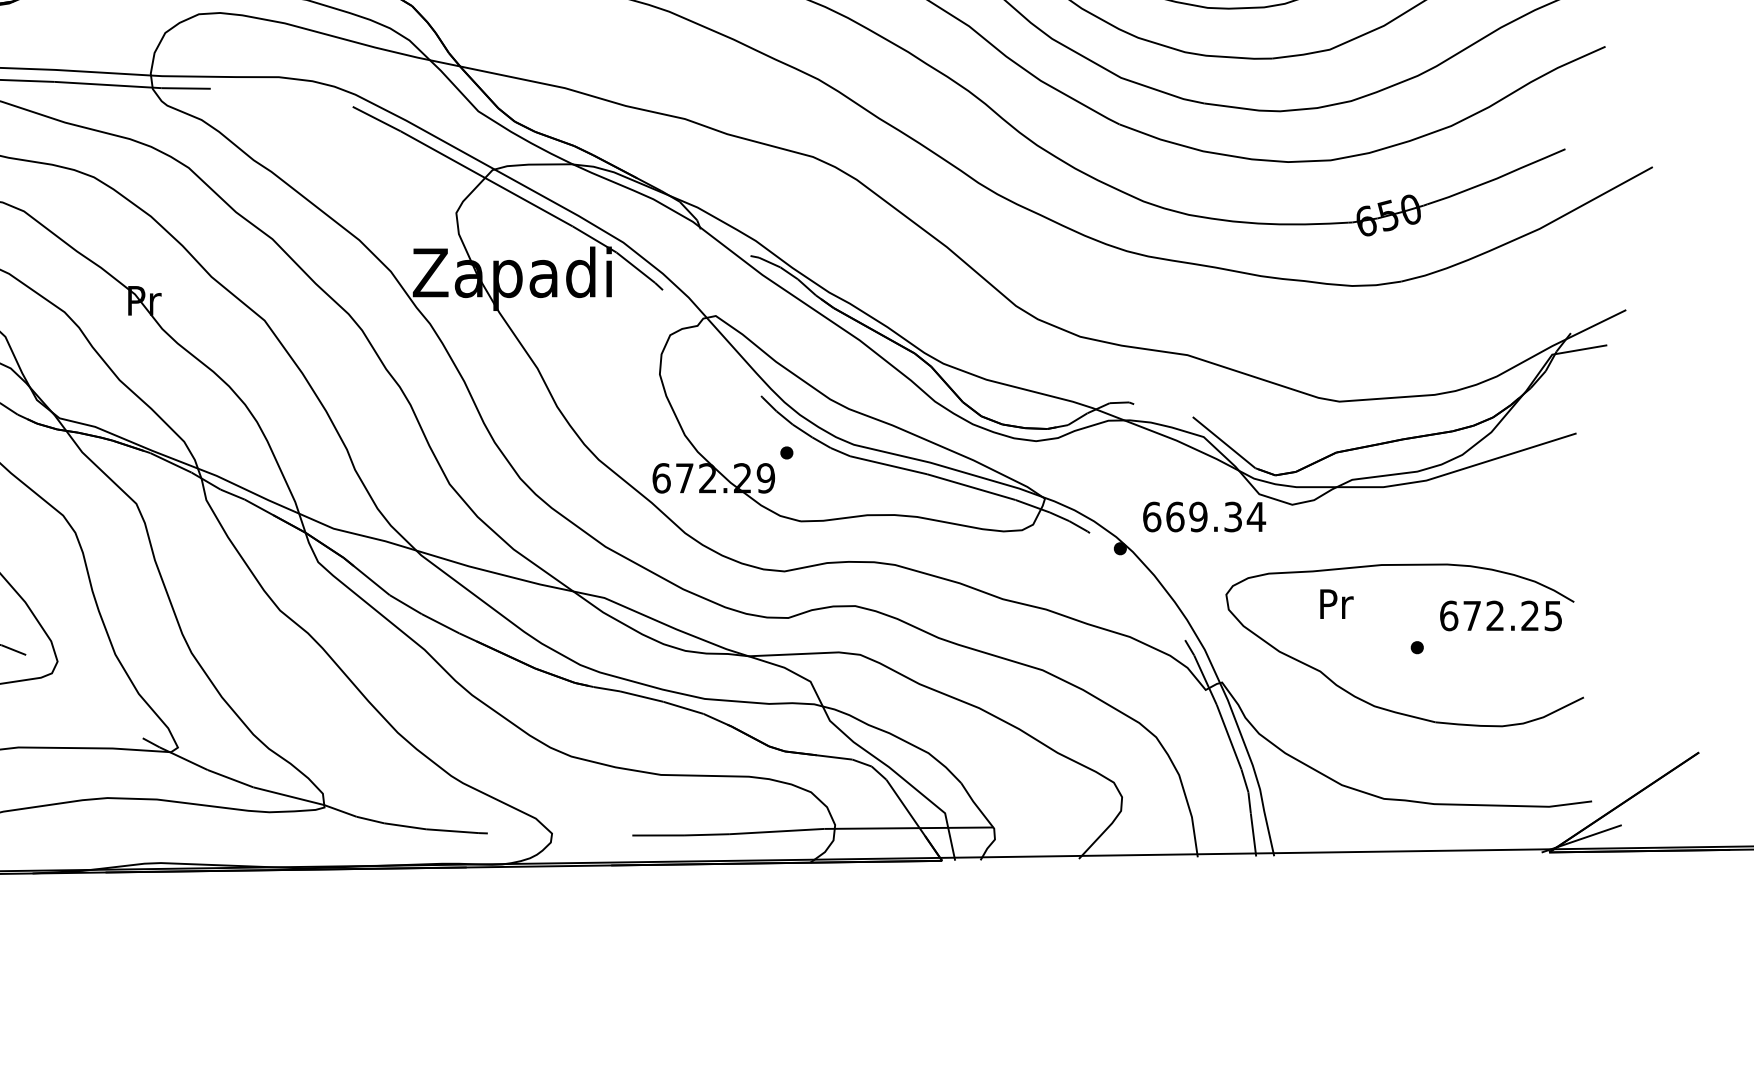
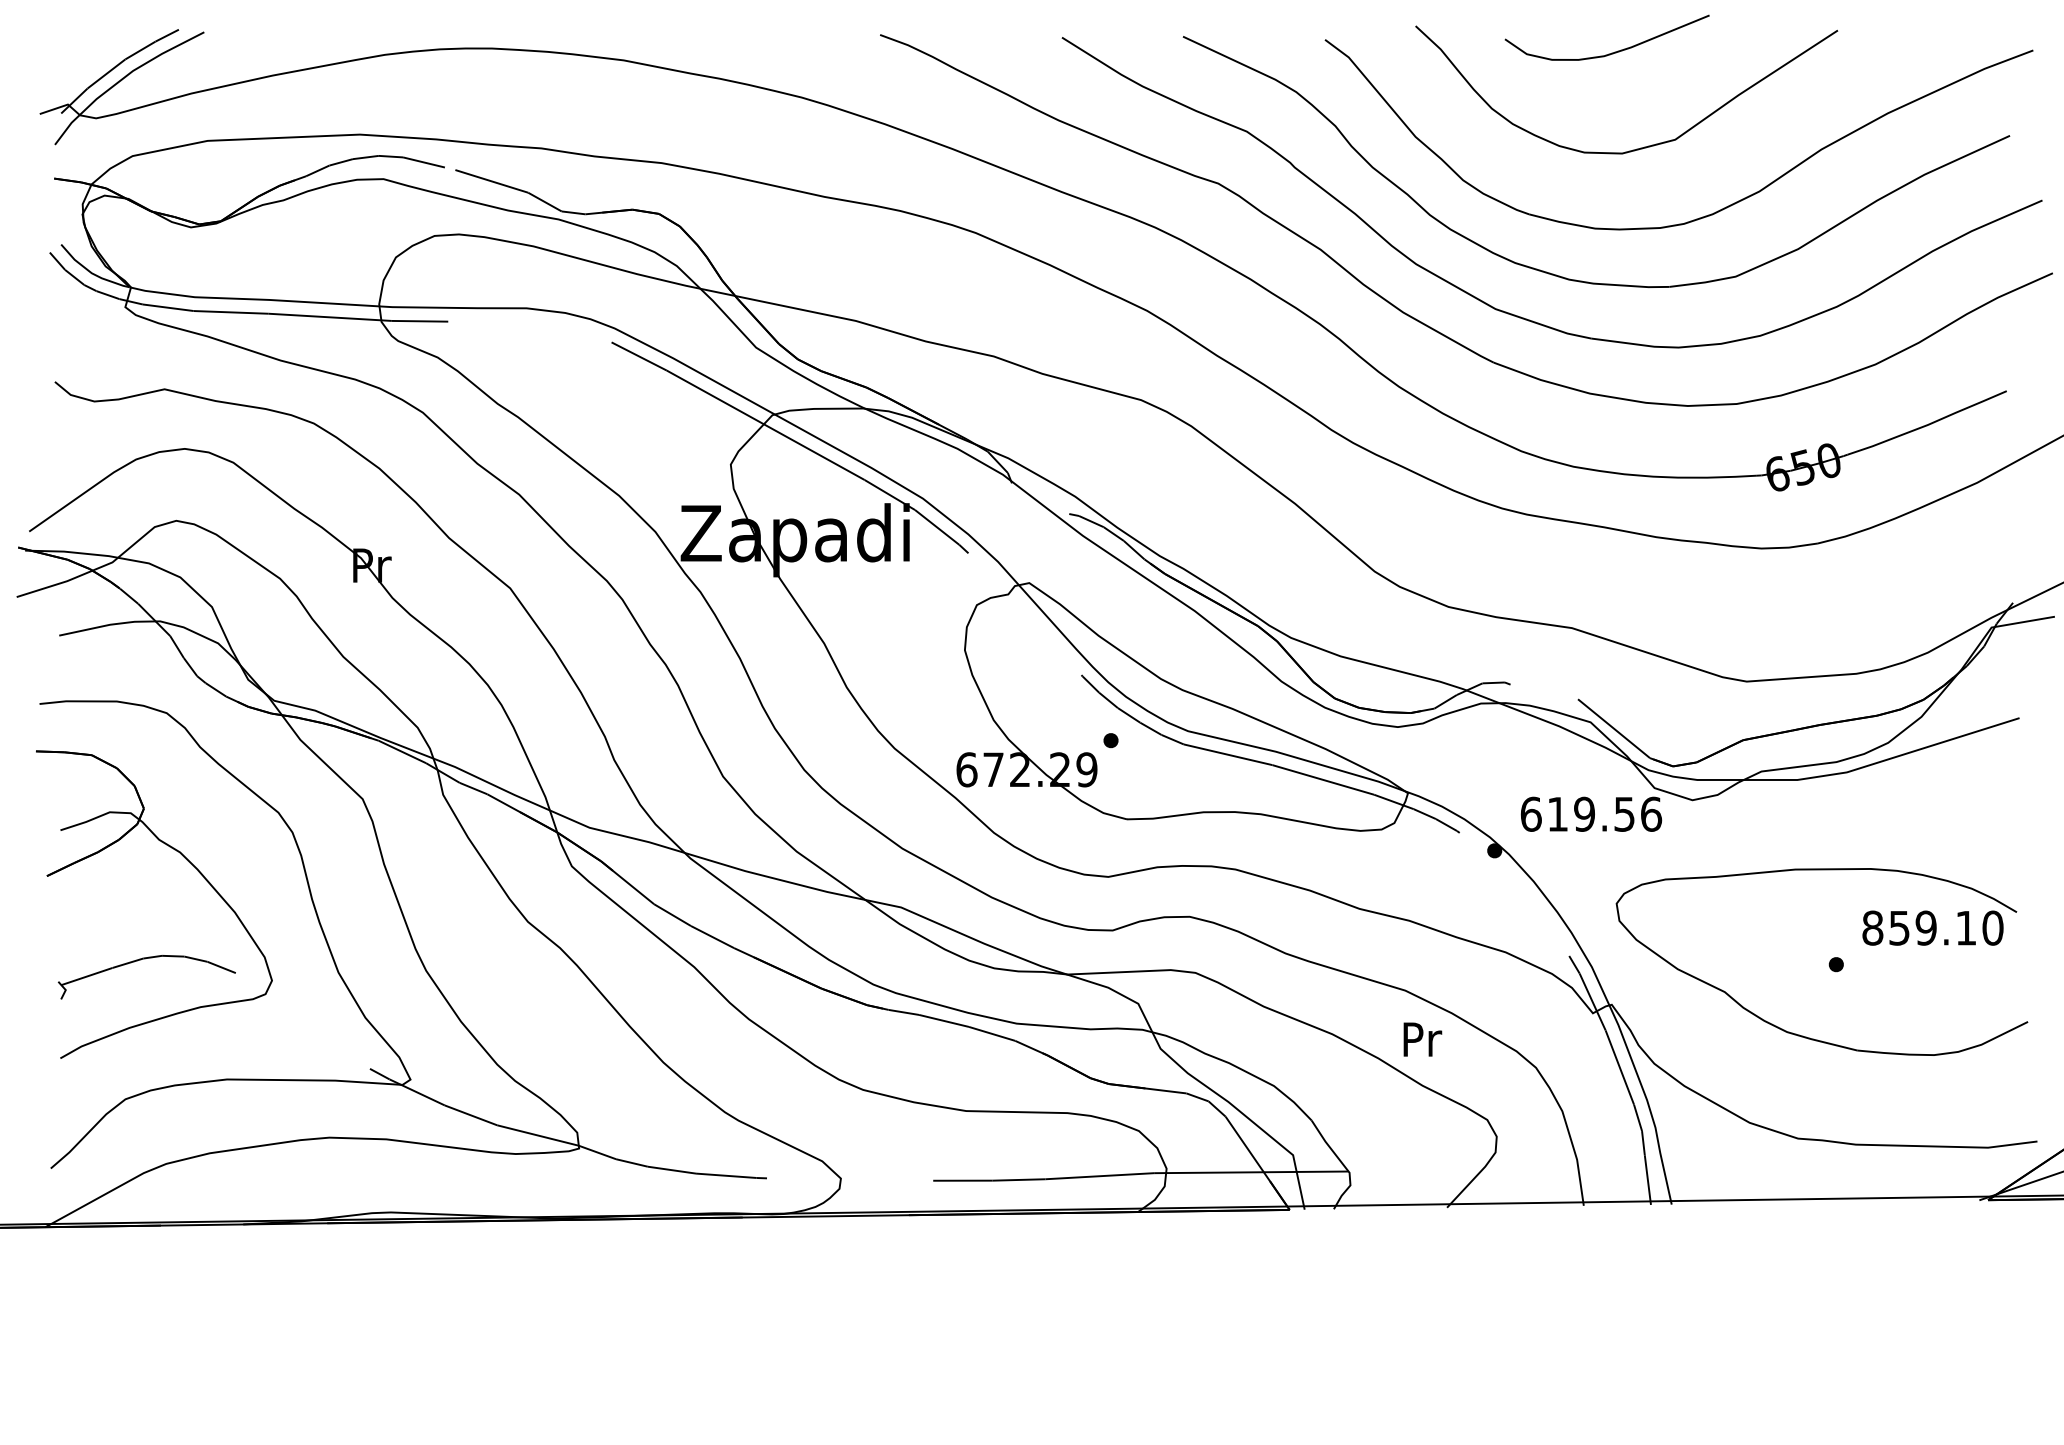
text: (1215, 516) -> (1604, 813), 669.34 -> 619.56
text: (1336, 604) -> (1422, 1039), moved
text: (1500, 615) -> (1932, 927), 672.25 -> 859.10

